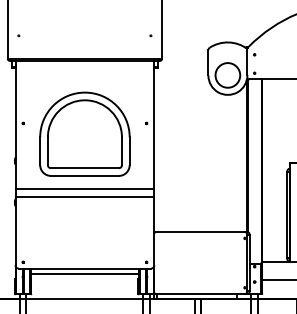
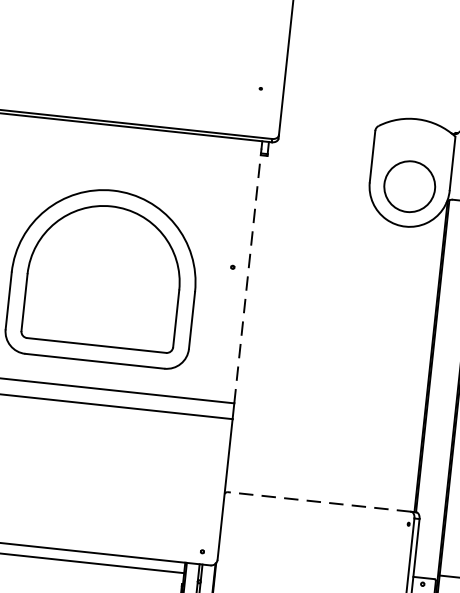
line: (154, 126) -> (248, 275), solid -> dashed
line: (200, 232) -> (319, 502), solid -> dashed

